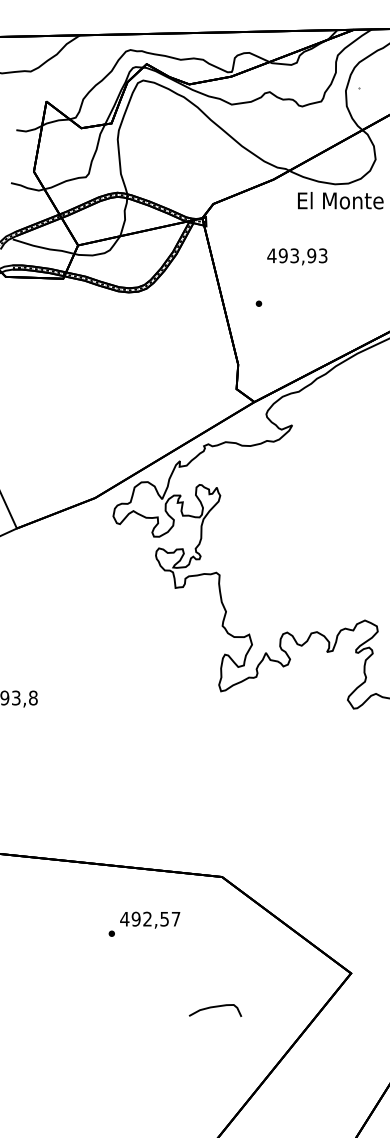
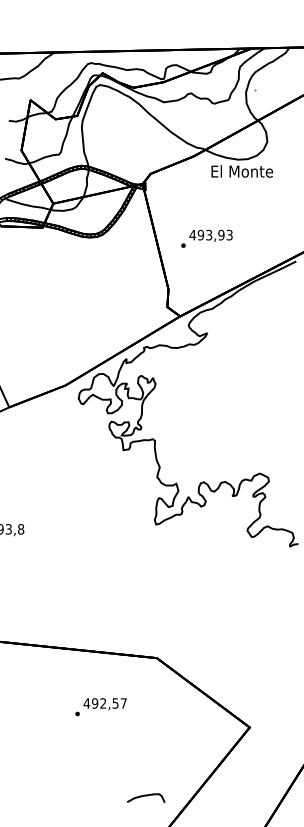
text: (296, 256) -> (210, 235), moved
text: (143, 924) -> (100, 707), moved
curve: (215, 1008) -> (146, 796), moved

